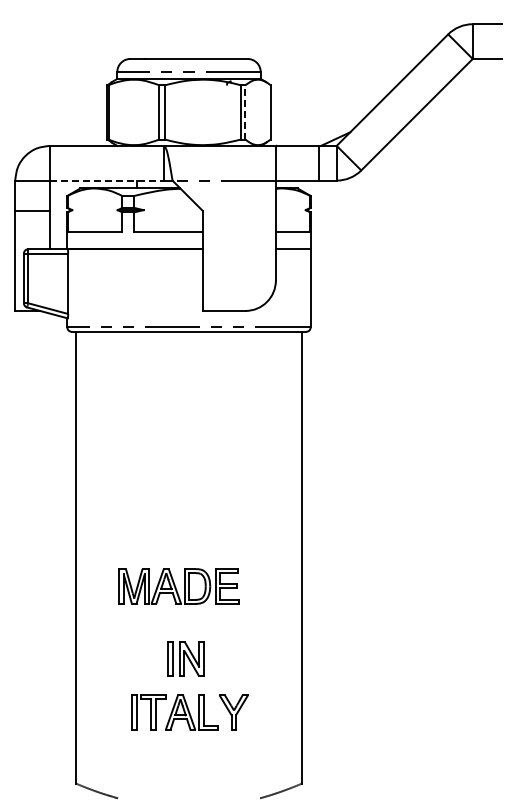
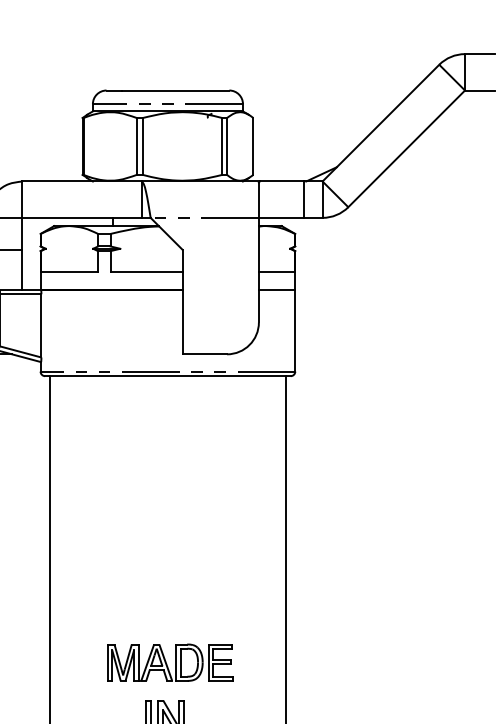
line: (245, 111) -> (227, 145), dashed -> solid
line: (106, 180) -> (81, 217), dashed -> solid
part: (178, 586) -> (169, 662), moved

